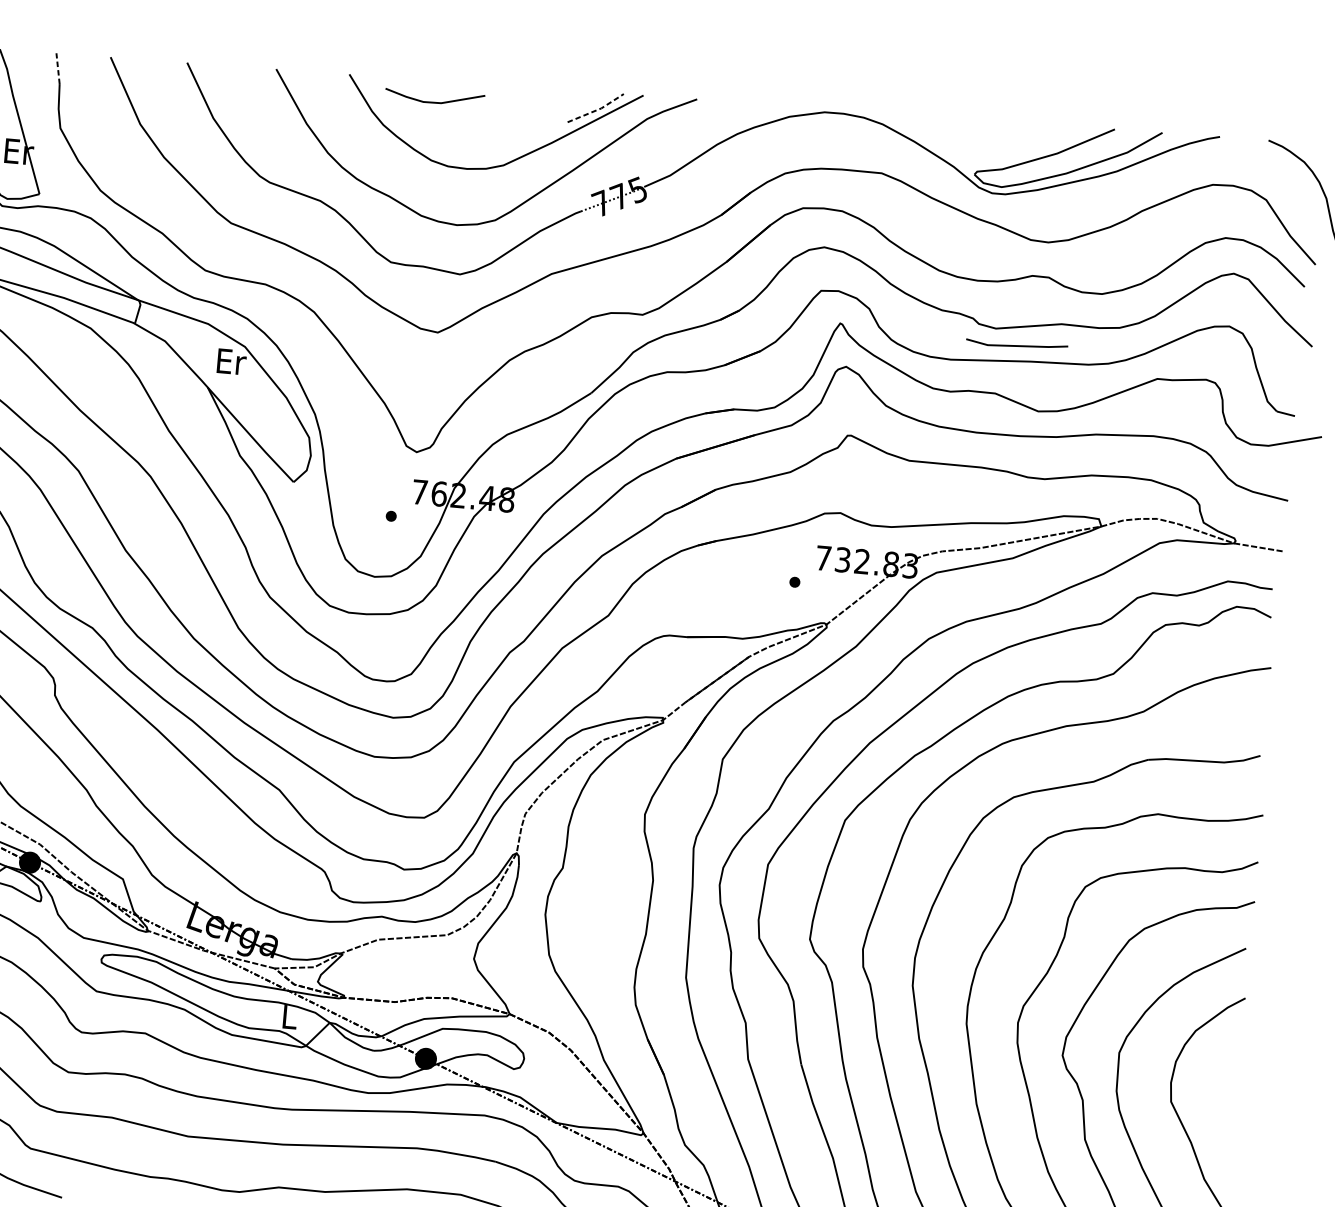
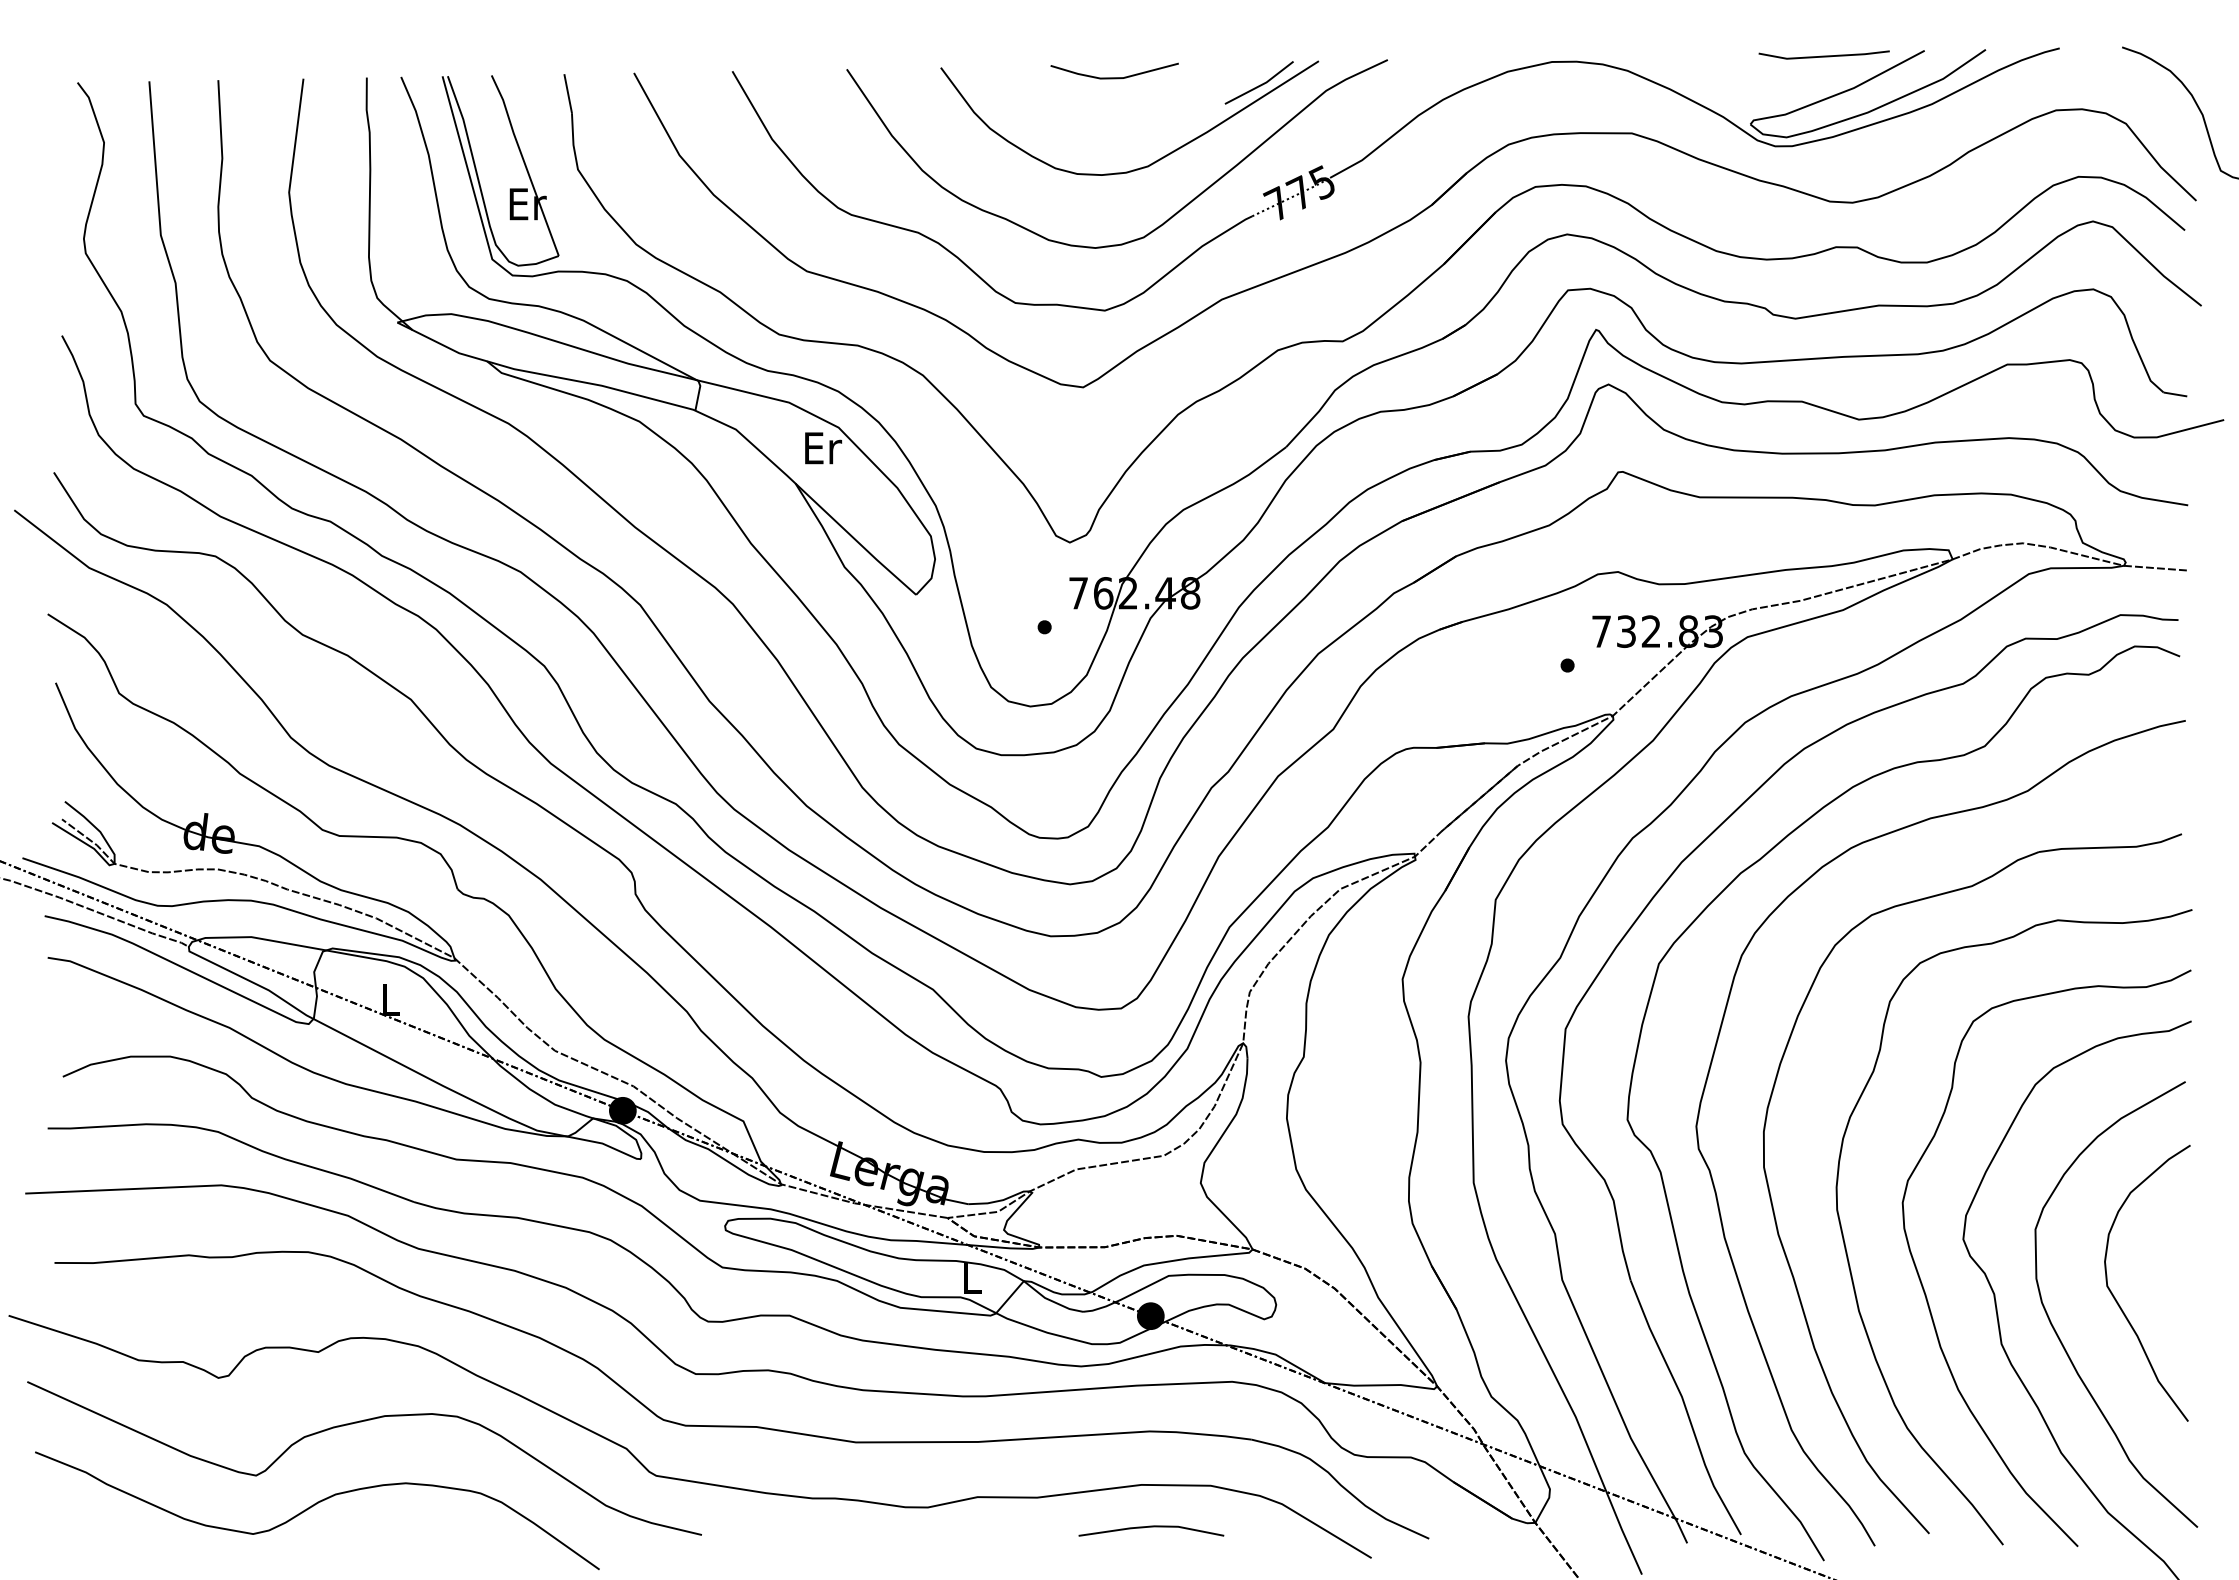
line: (58, 68) -> (568, 93), dashed -> solid
line: (434, 102) -> (1114, 77), moved
line: (598, 109) -> (1262, 84), dashed -> solid
line: (1016, 345) -> (1823, 55), moved

